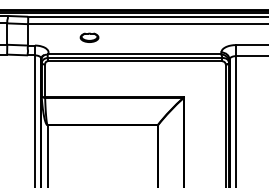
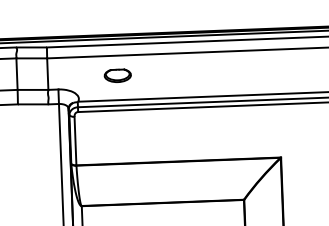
part: (89, 37) -> (117, 75), moved

